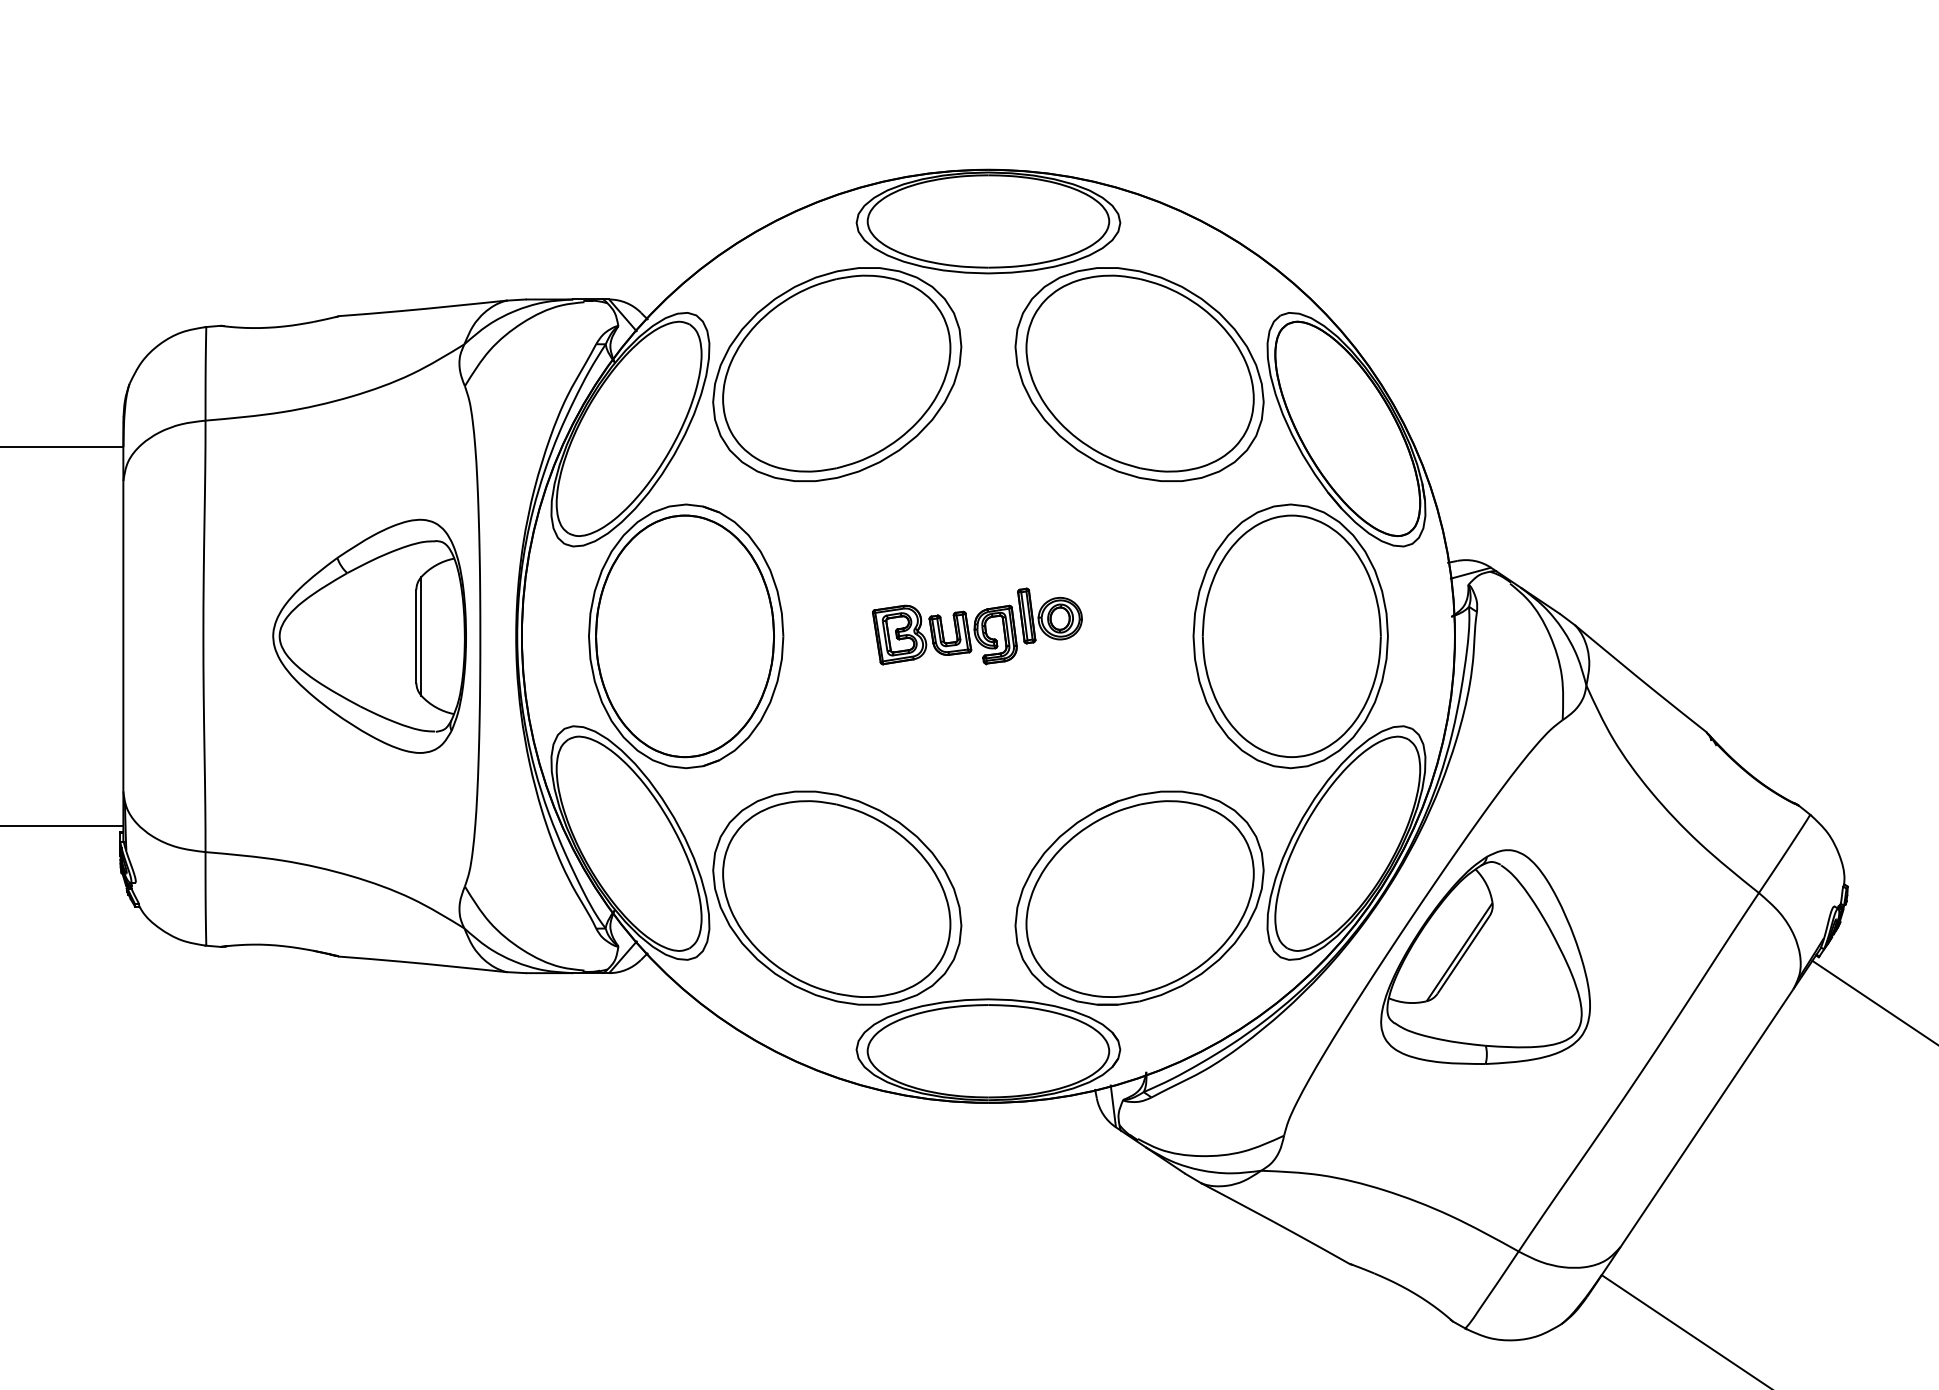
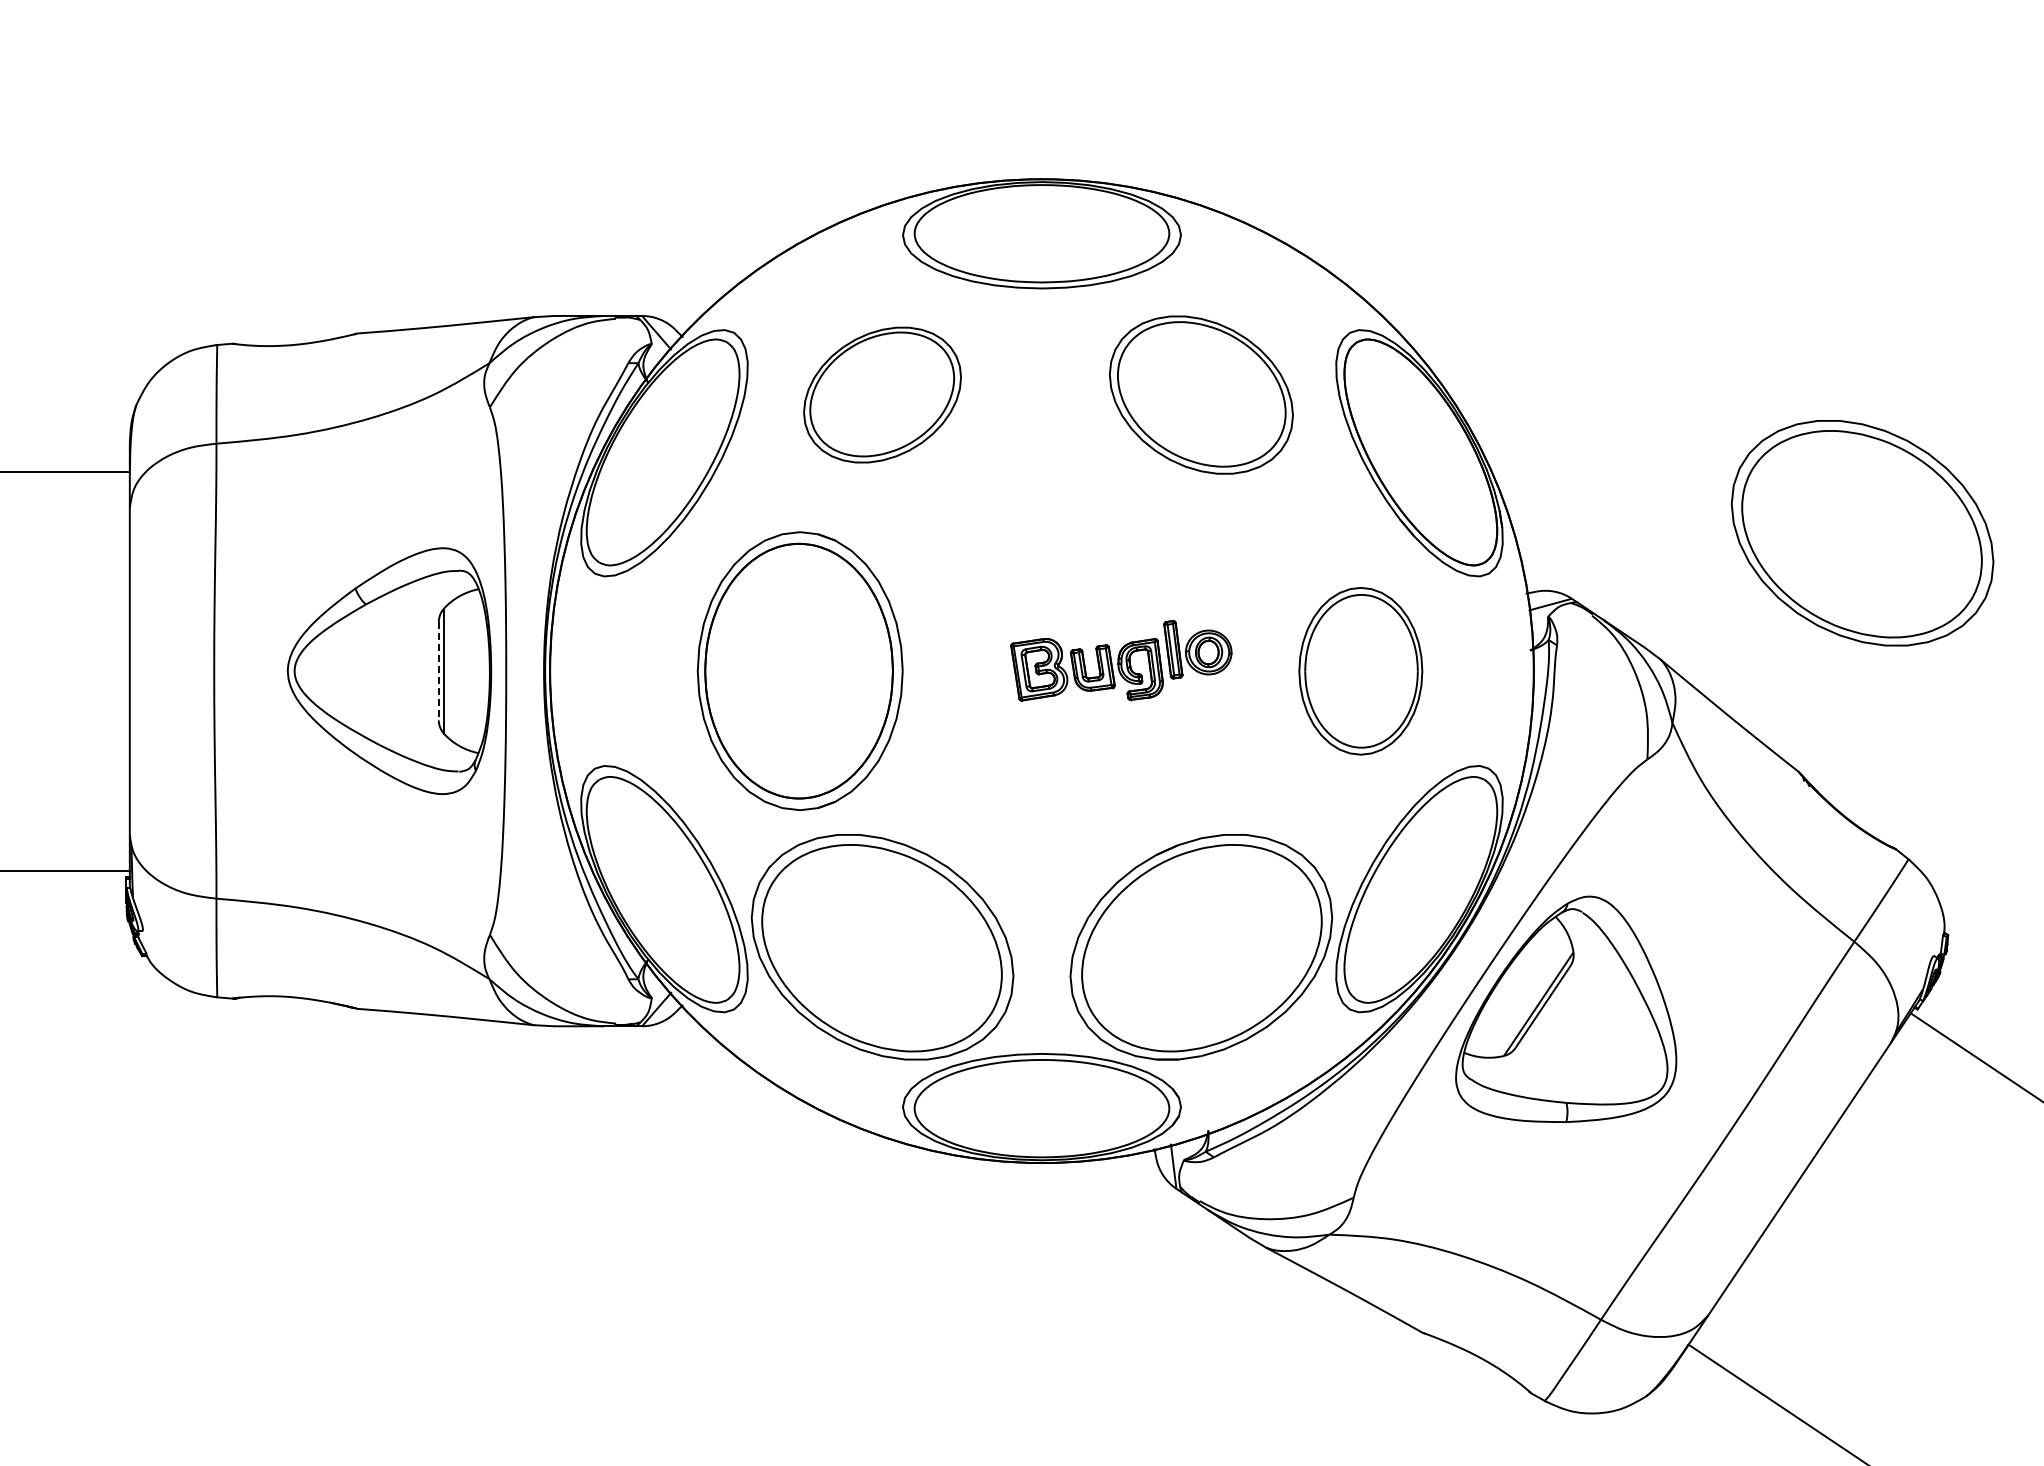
part: (837, 373) -> (882, 394), size x0.6
part: (1139, 373) -> (1201, 394), size x0.7
part: (1766, 505) -> (1862, 533), added
part: (977, 626) -> (1121, 660), moved
line: (416, 636) -> (438, 671), solid -> dashed
part: (685, 636) -> (799, 671), moved
part: (1290, 636) -> (1360, 671), size x0.6

